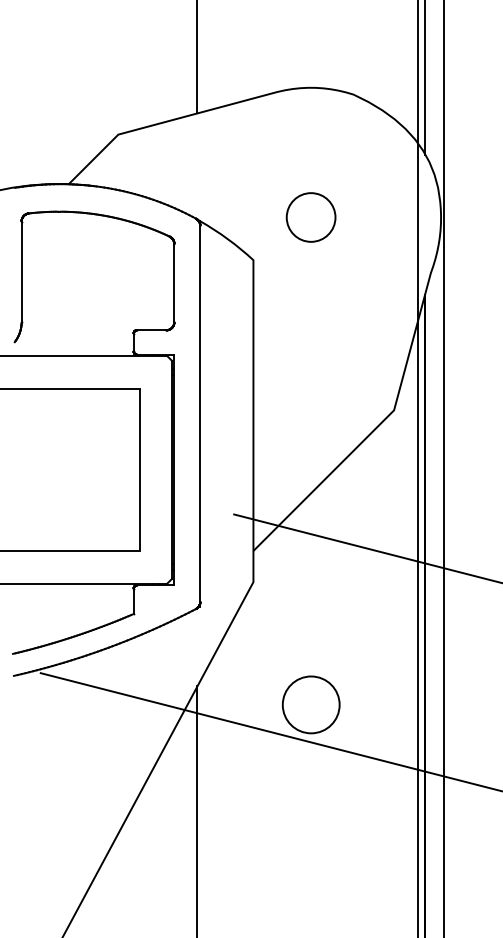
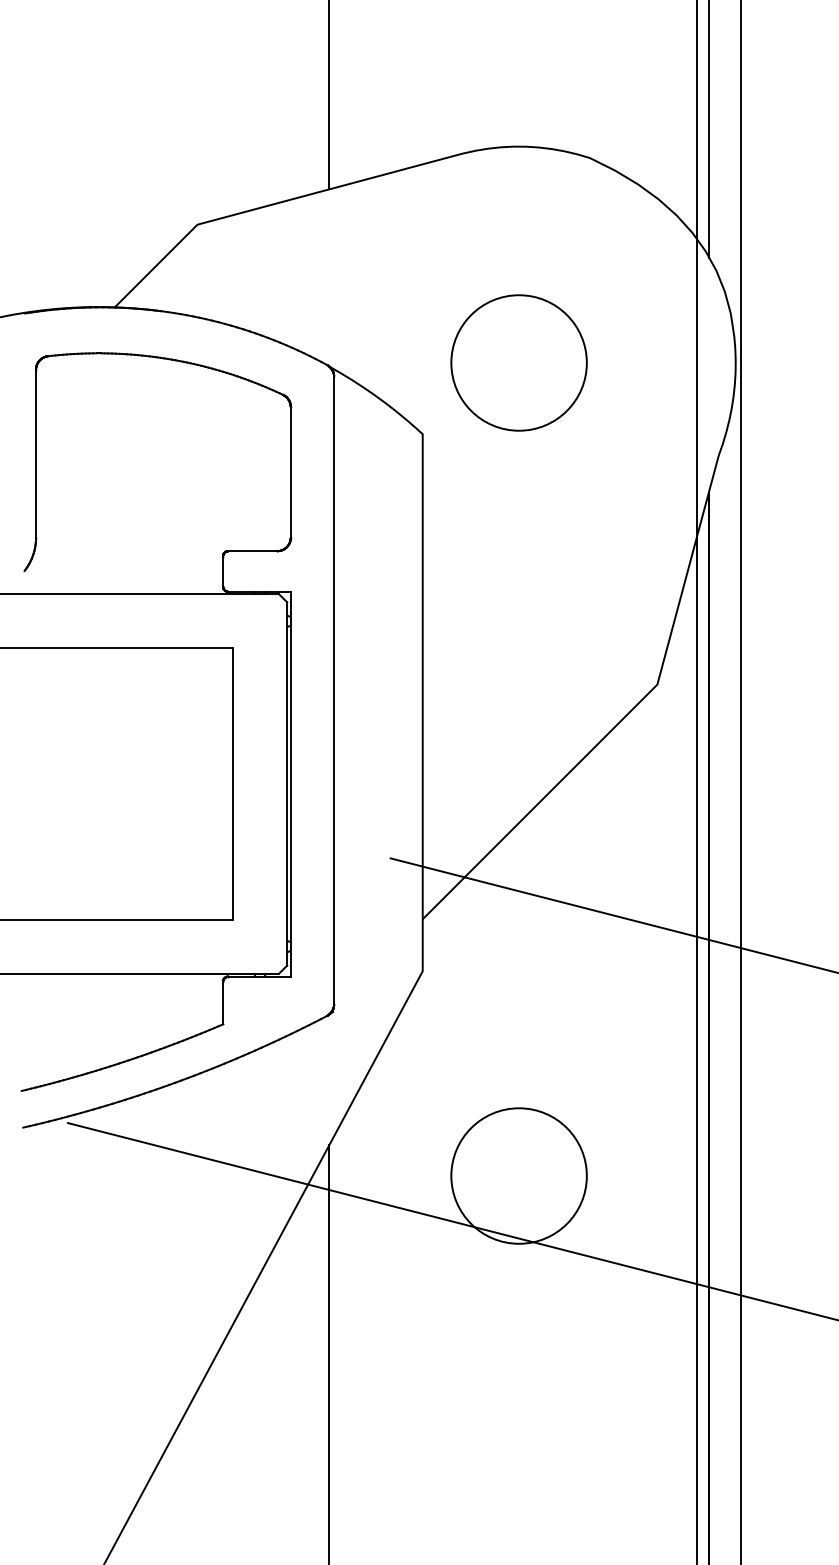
circle: (310, 217) -> (517, 362), size x1.67
circle: (310, 704) -> (517, 1175), size x1.43

